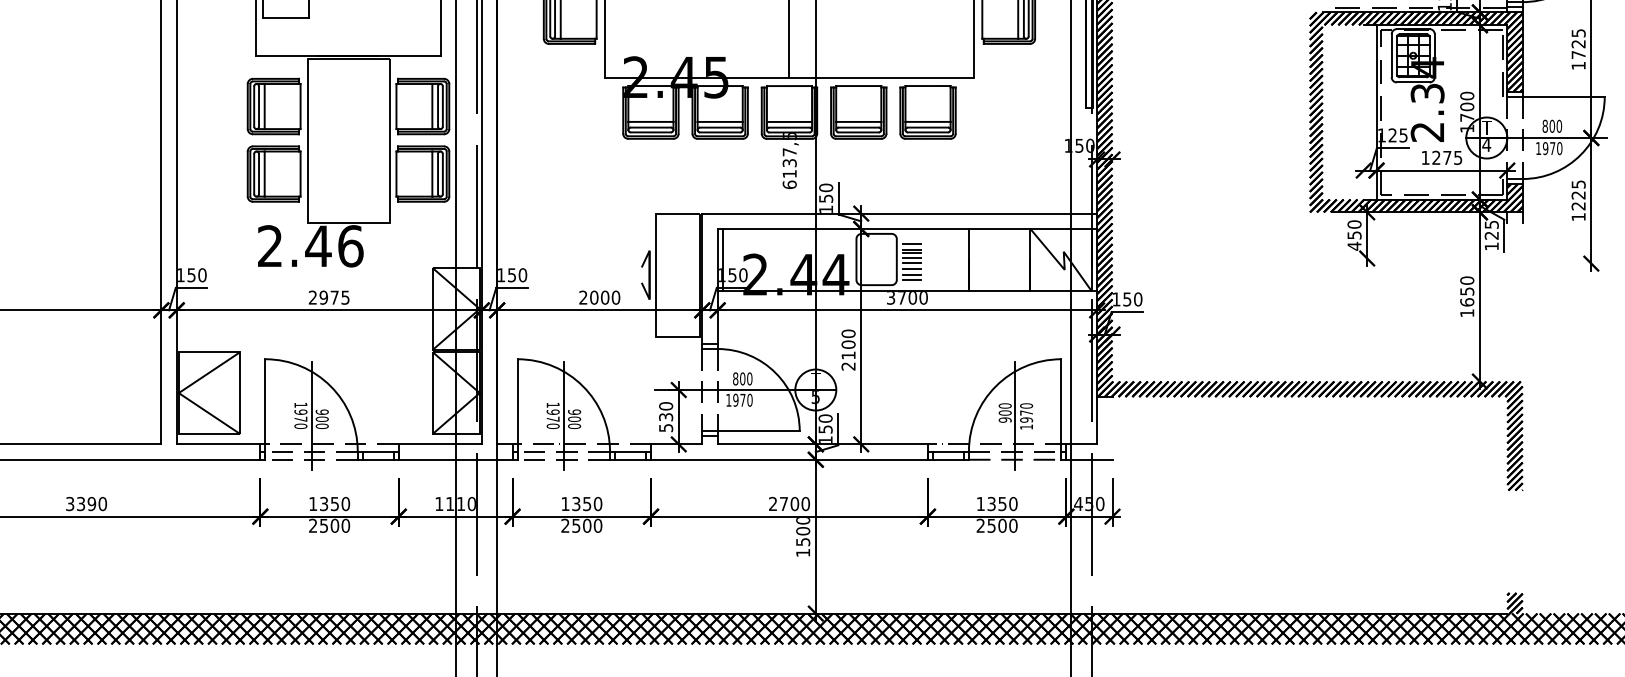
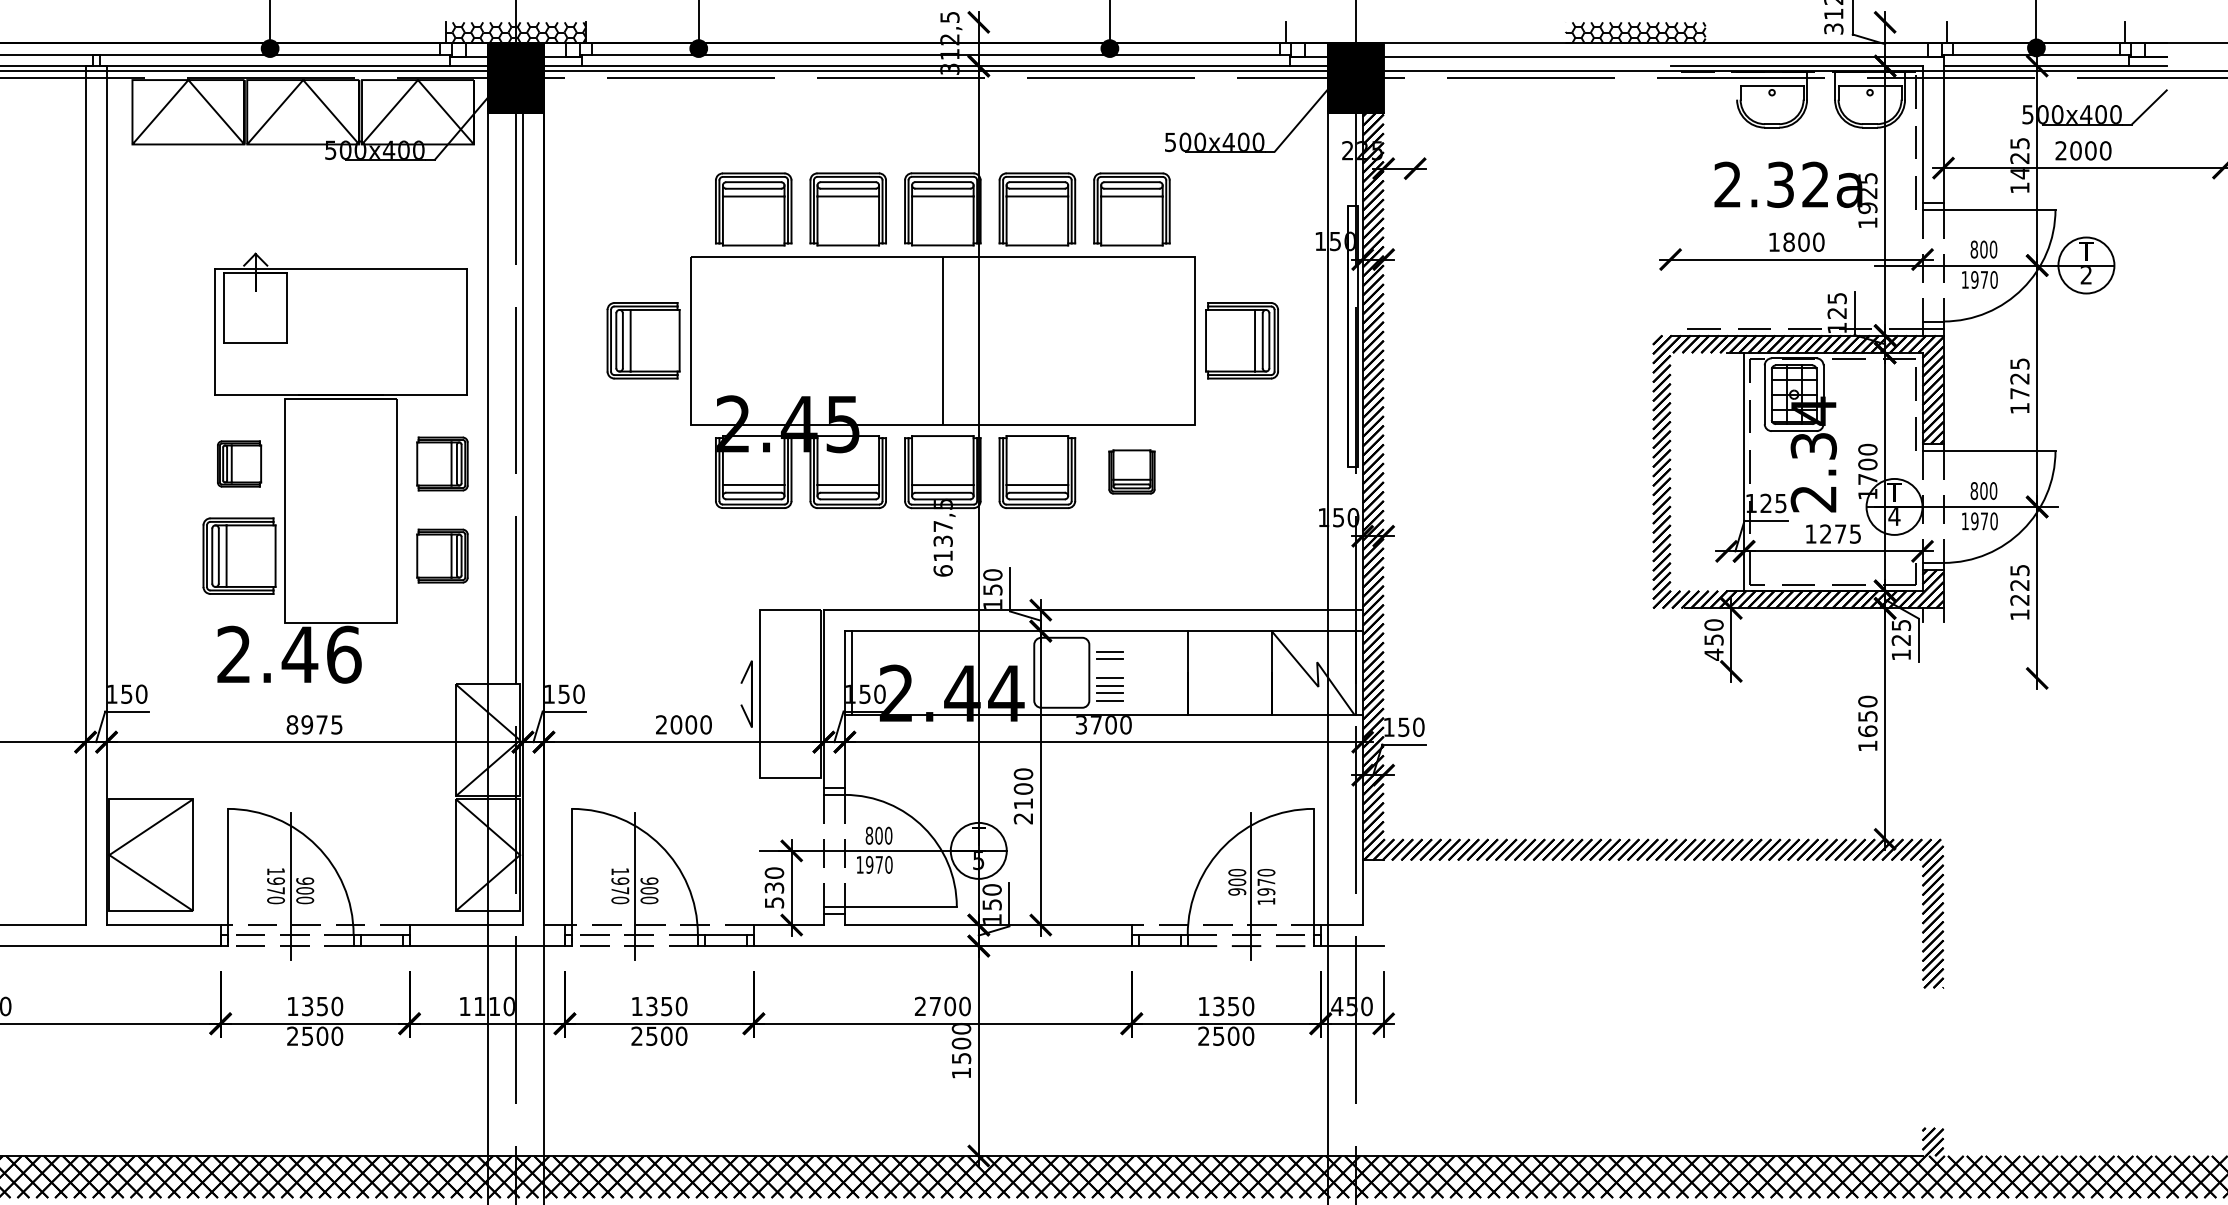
part: (274, 106) -> (239, 463), size x0.6
part: (422, 106) -> (442, 463), size x0.7
part: (927, 112) -> (1131, 471), size x0.6
part: (422, 173) -> (442, 555), size x0.7
line: (911, 252) -> (1109, 663), removed
line: (911, 257) -> (1109, 670), removed
text: (312, 297) -> (292, 724), 2975 -> 8975

